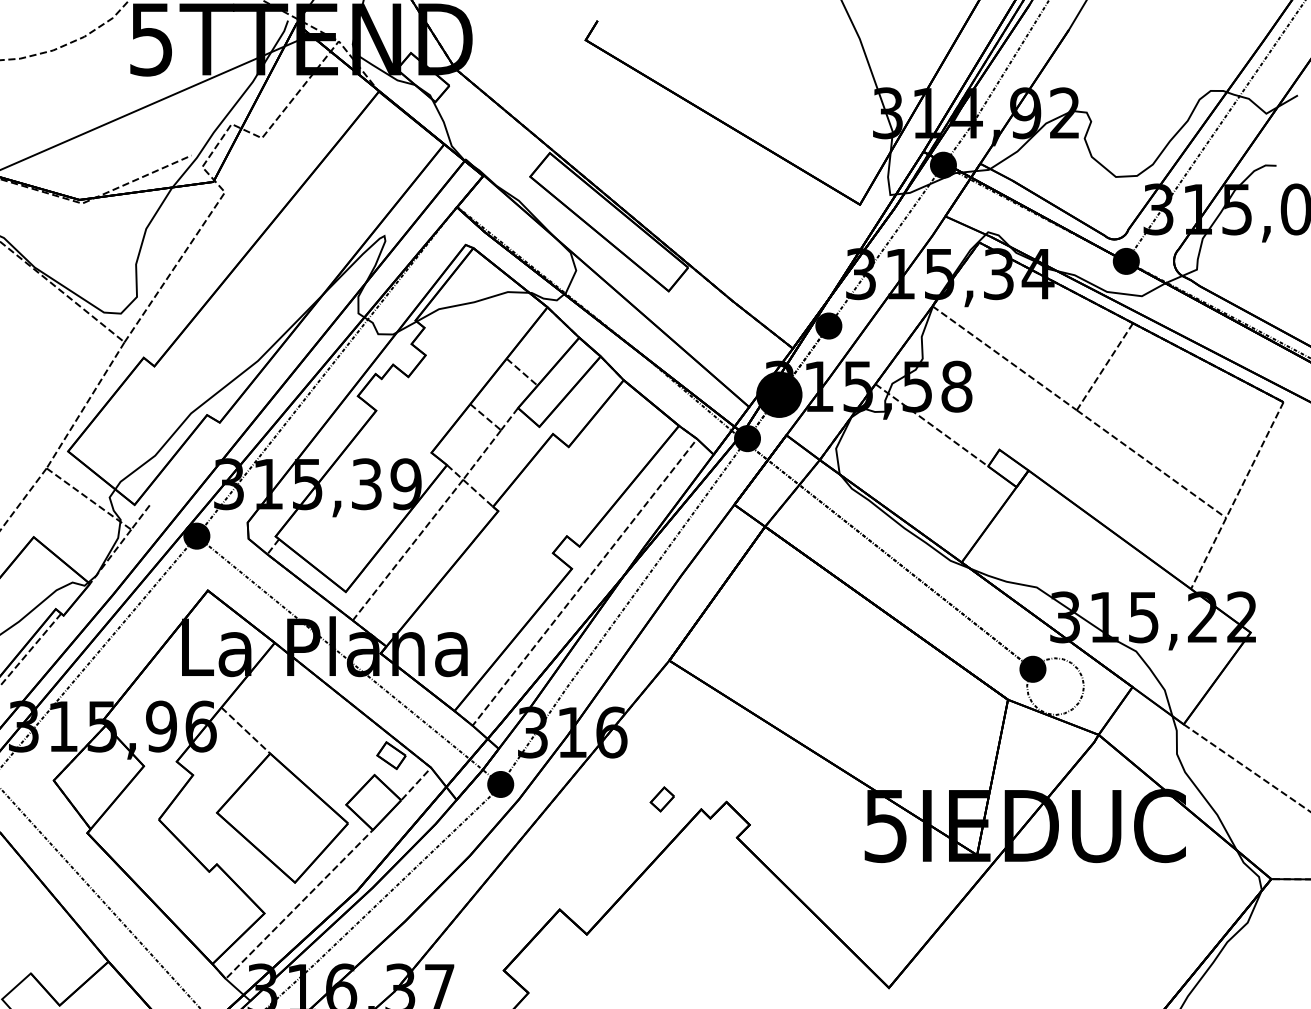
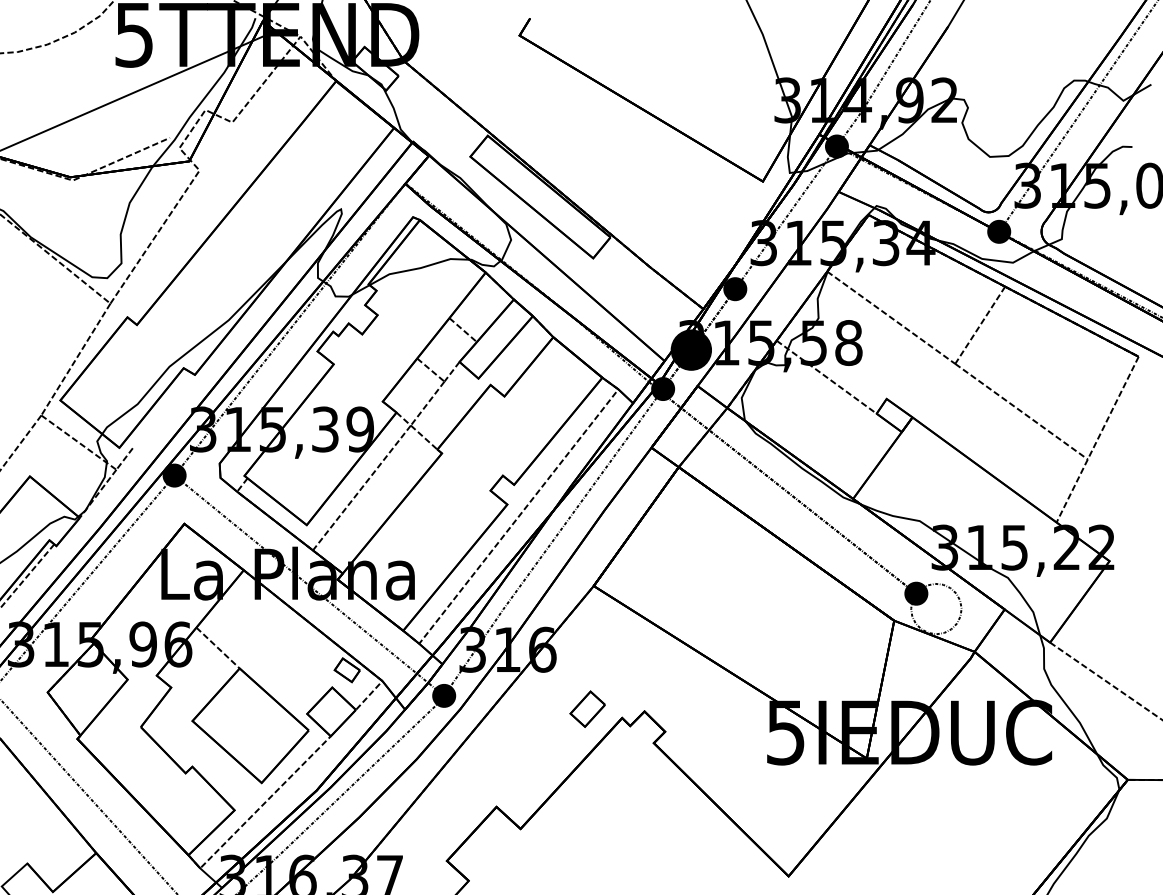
part: (662, 798) -> (587, 708), size x1.67

